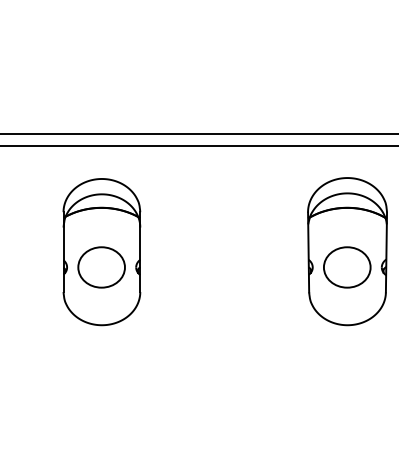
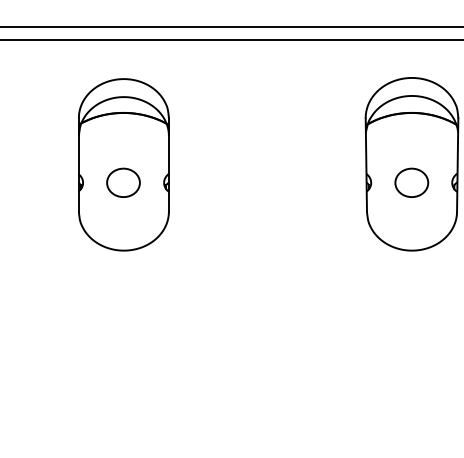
part: (101, 267) -> (123, 182), size x0.6
part: (347, 267) -> (411, 182), size x0.6

